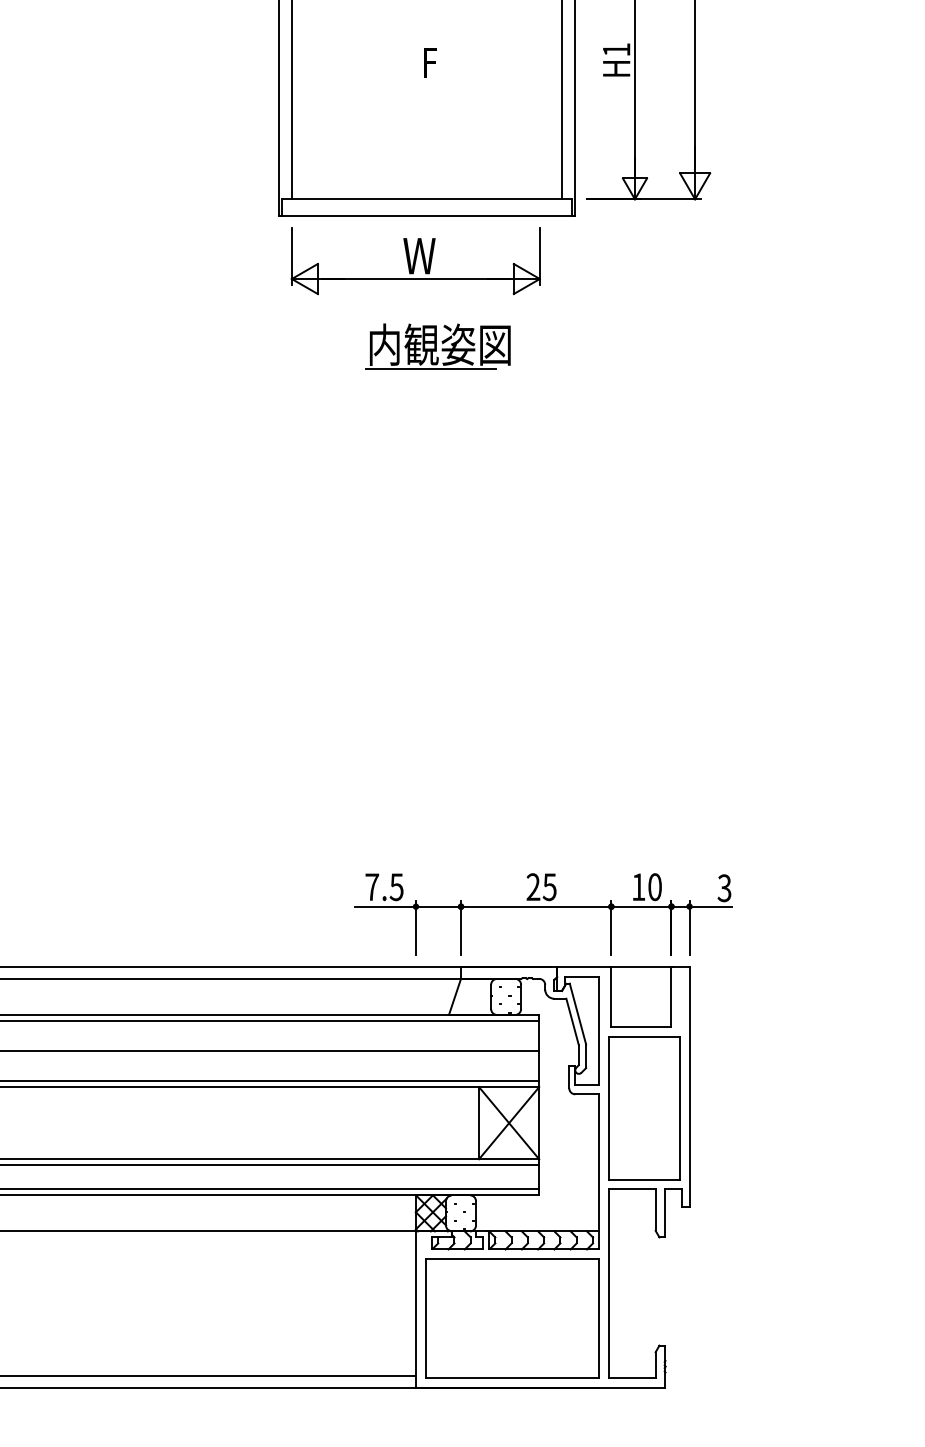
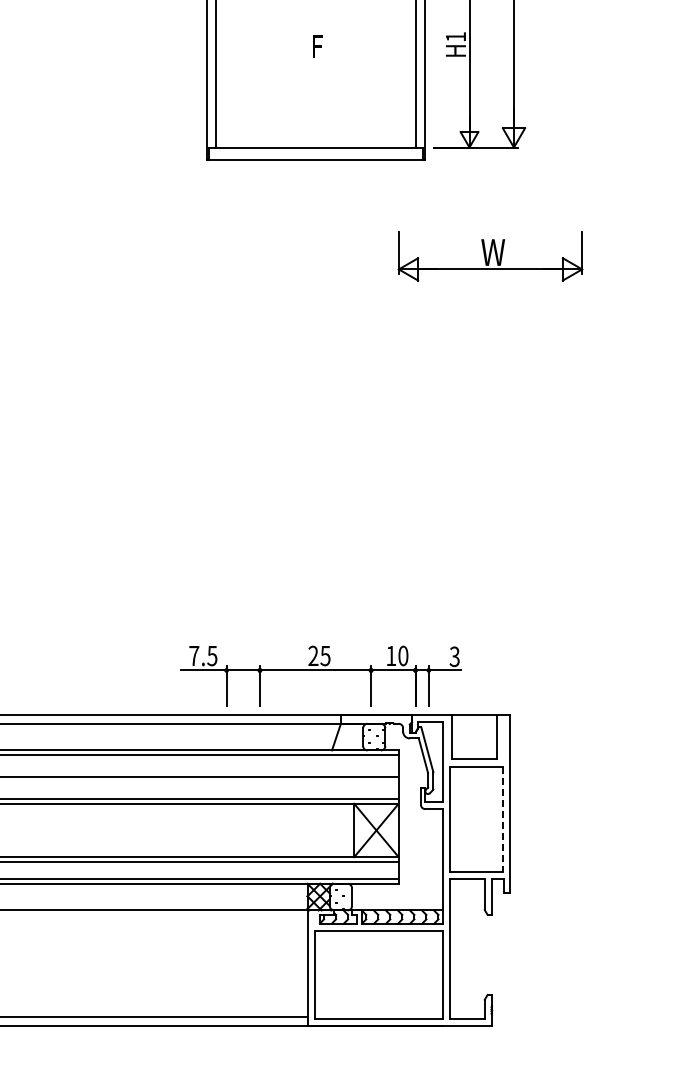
part: (415, 261) -> (490, 256), moved
part: (437, 346) -> (323, 256), removed
part: (542, 913) -> (320, 675), moved
line: (679, 1108) -> (502, 819), solid -> dashed

